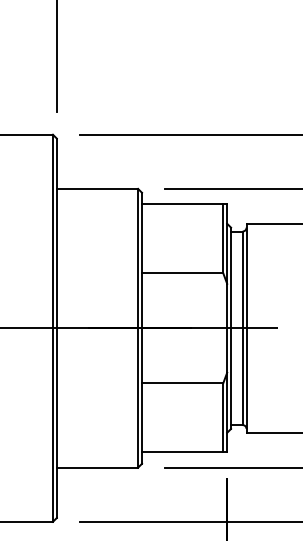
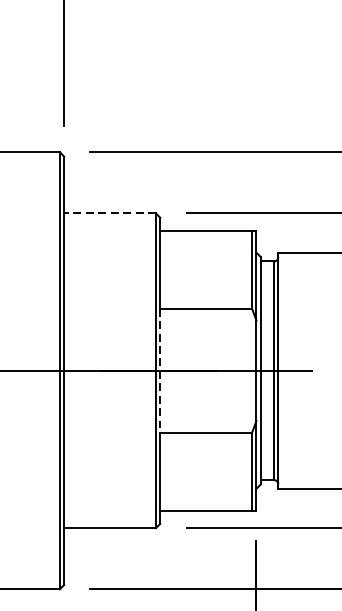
line: (97, 188) -> (110, 212), solid -> dashed
line: (142, 328) -> (160, 370), solid -> dashed

